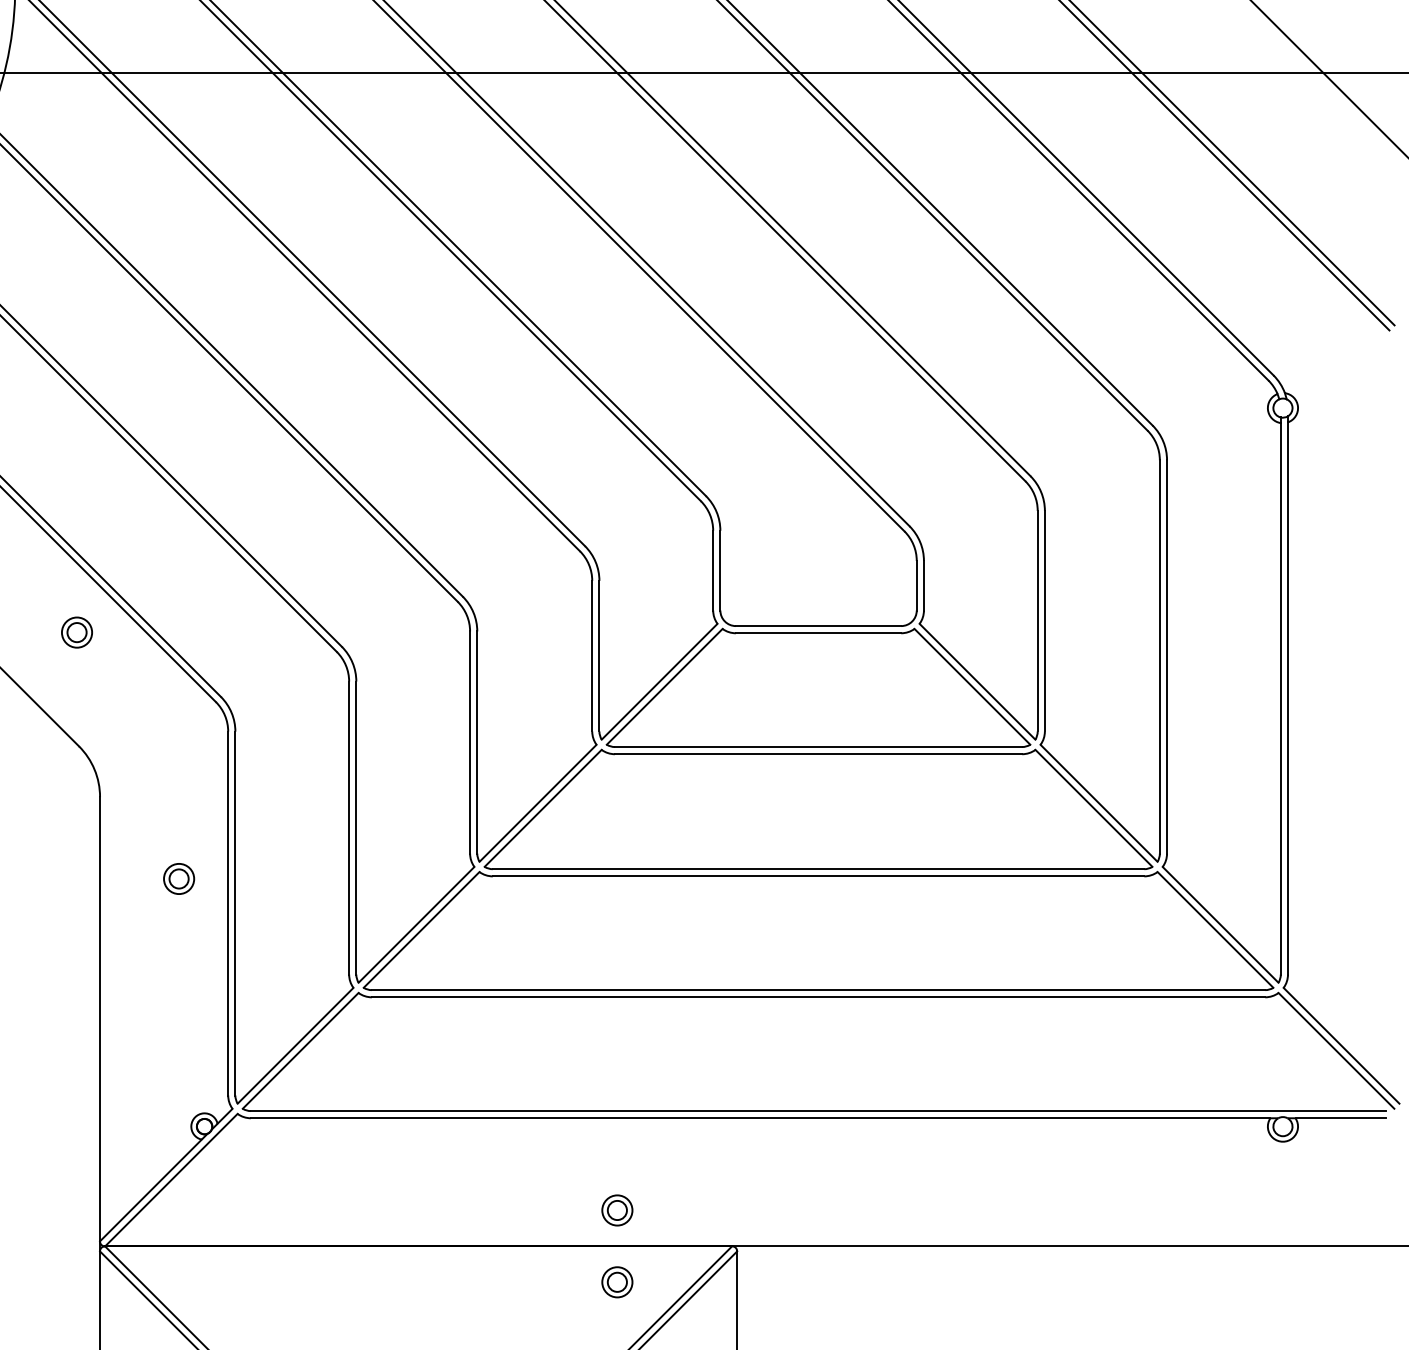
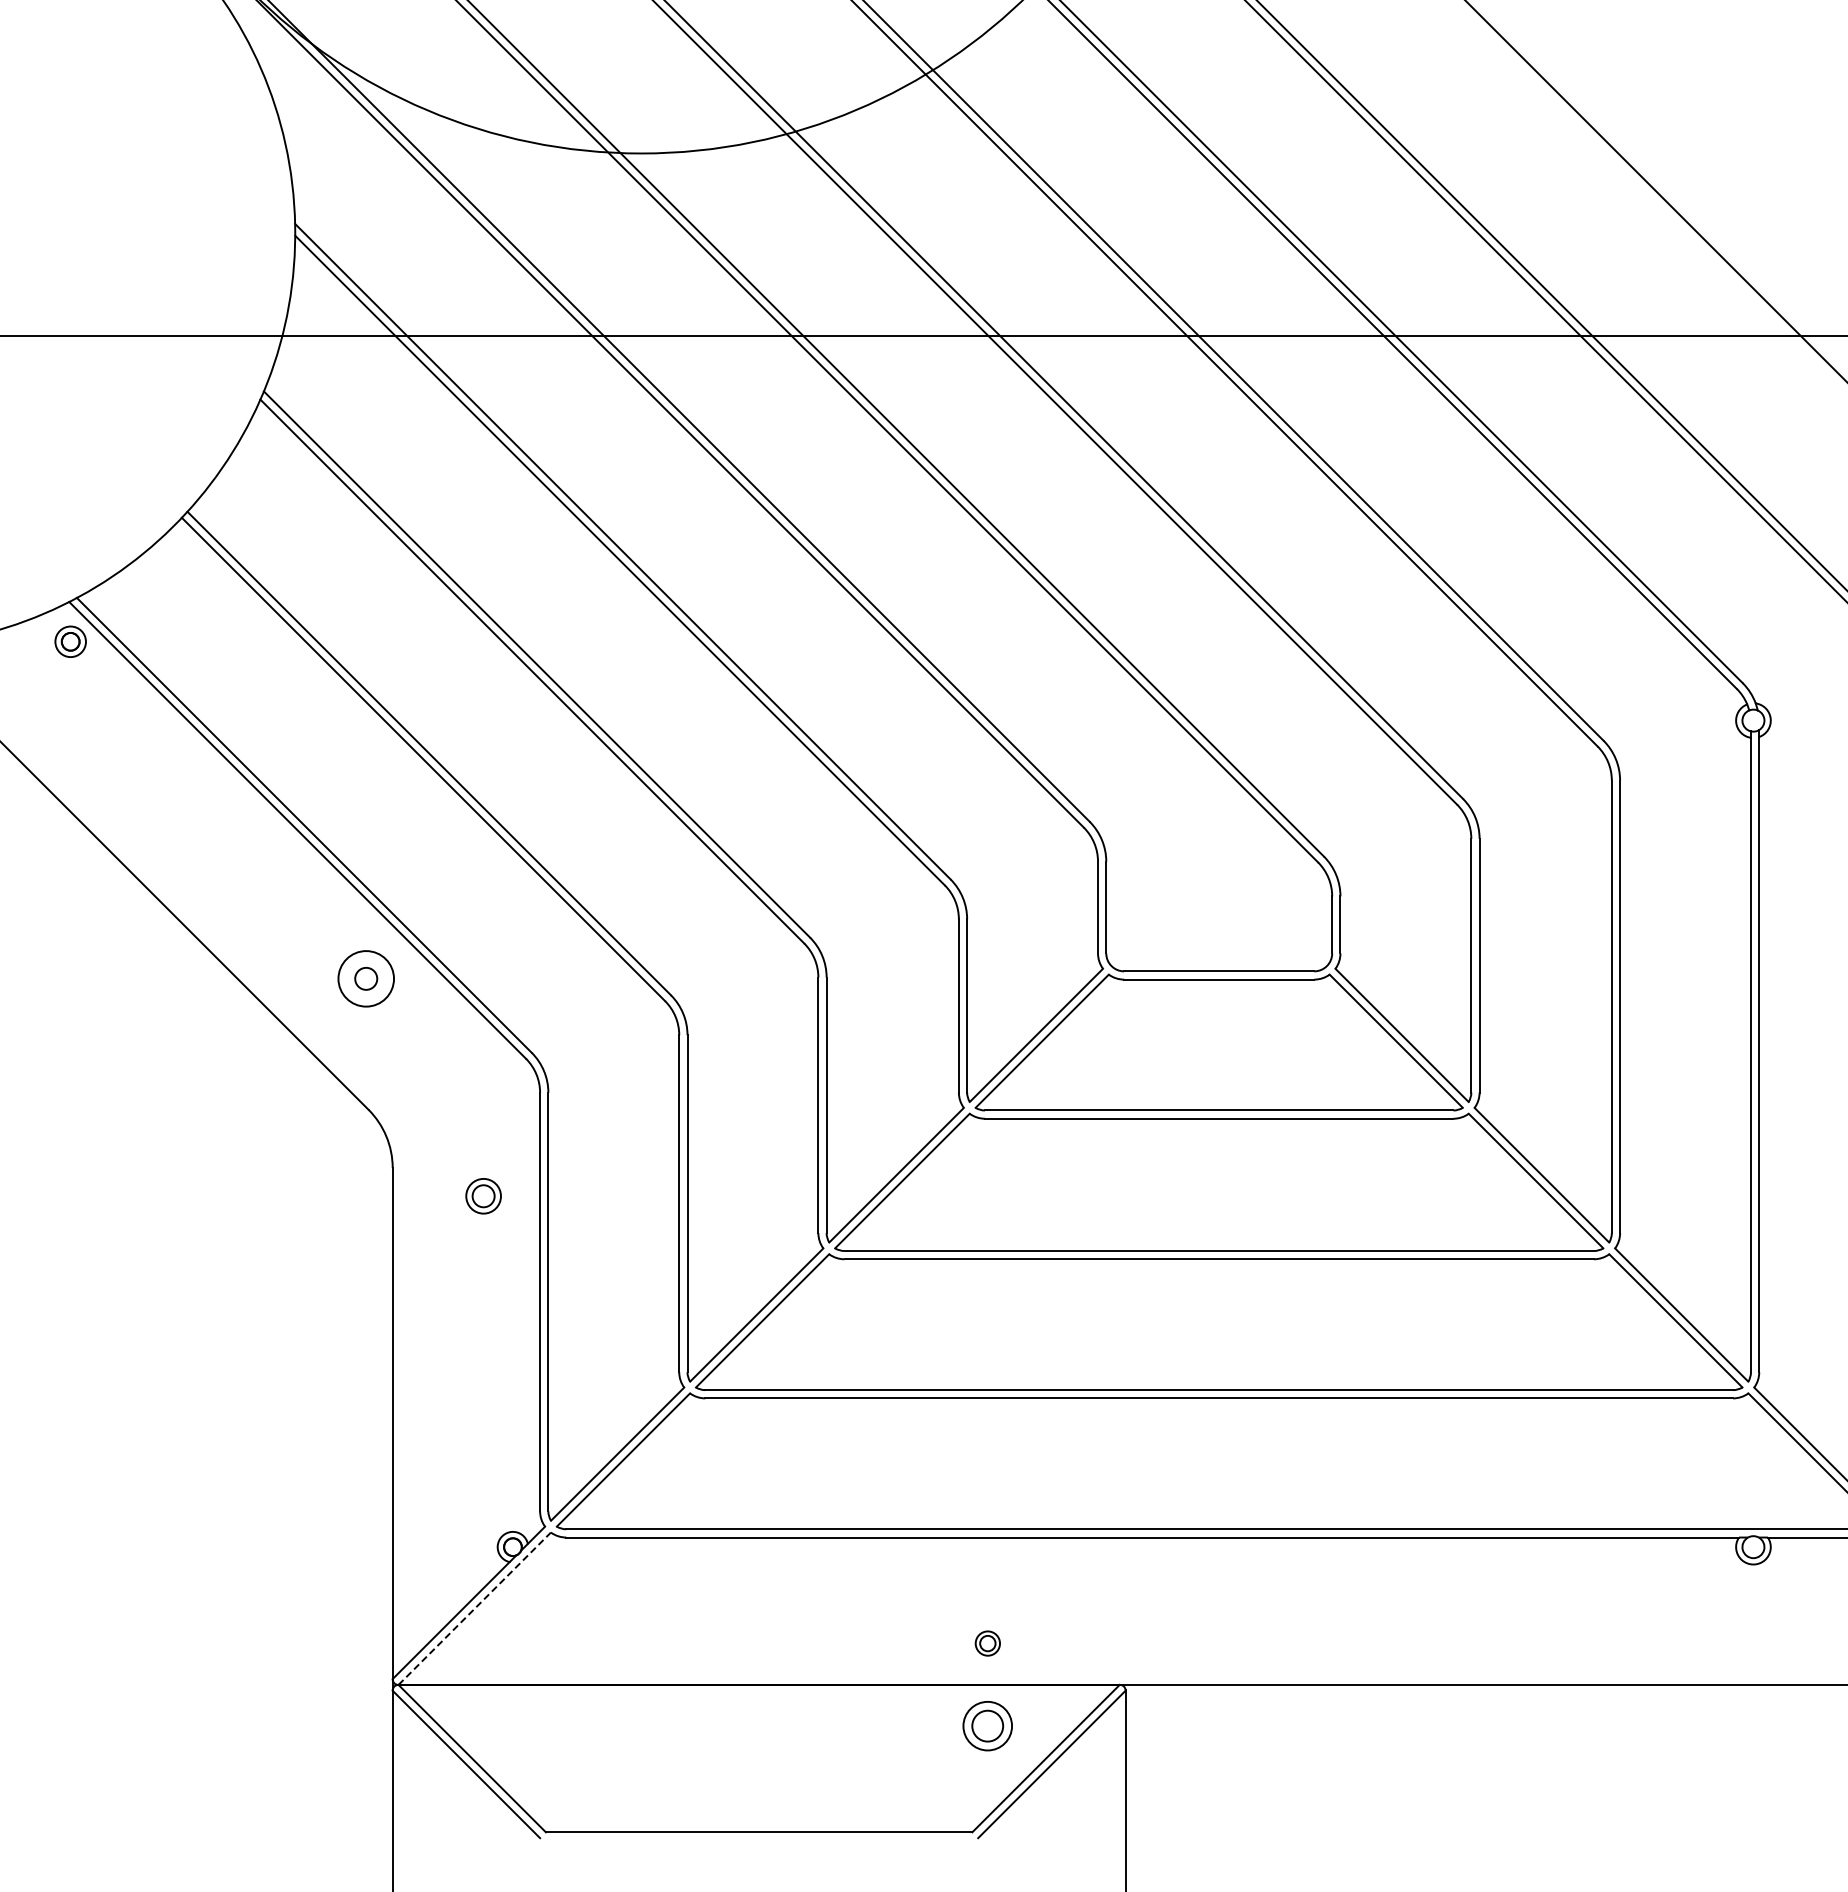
circle: (76, 632) -> (365, 978), size x1.6
part: (178, 879) -> (483, 1196), moved
line: (171, 1179) -> (474, 1608), solid -> dashed
part: (617, 1210) -> (987, 1643), size x0.7
part: (617, 1282) -> (987, 1726), size x1.4

